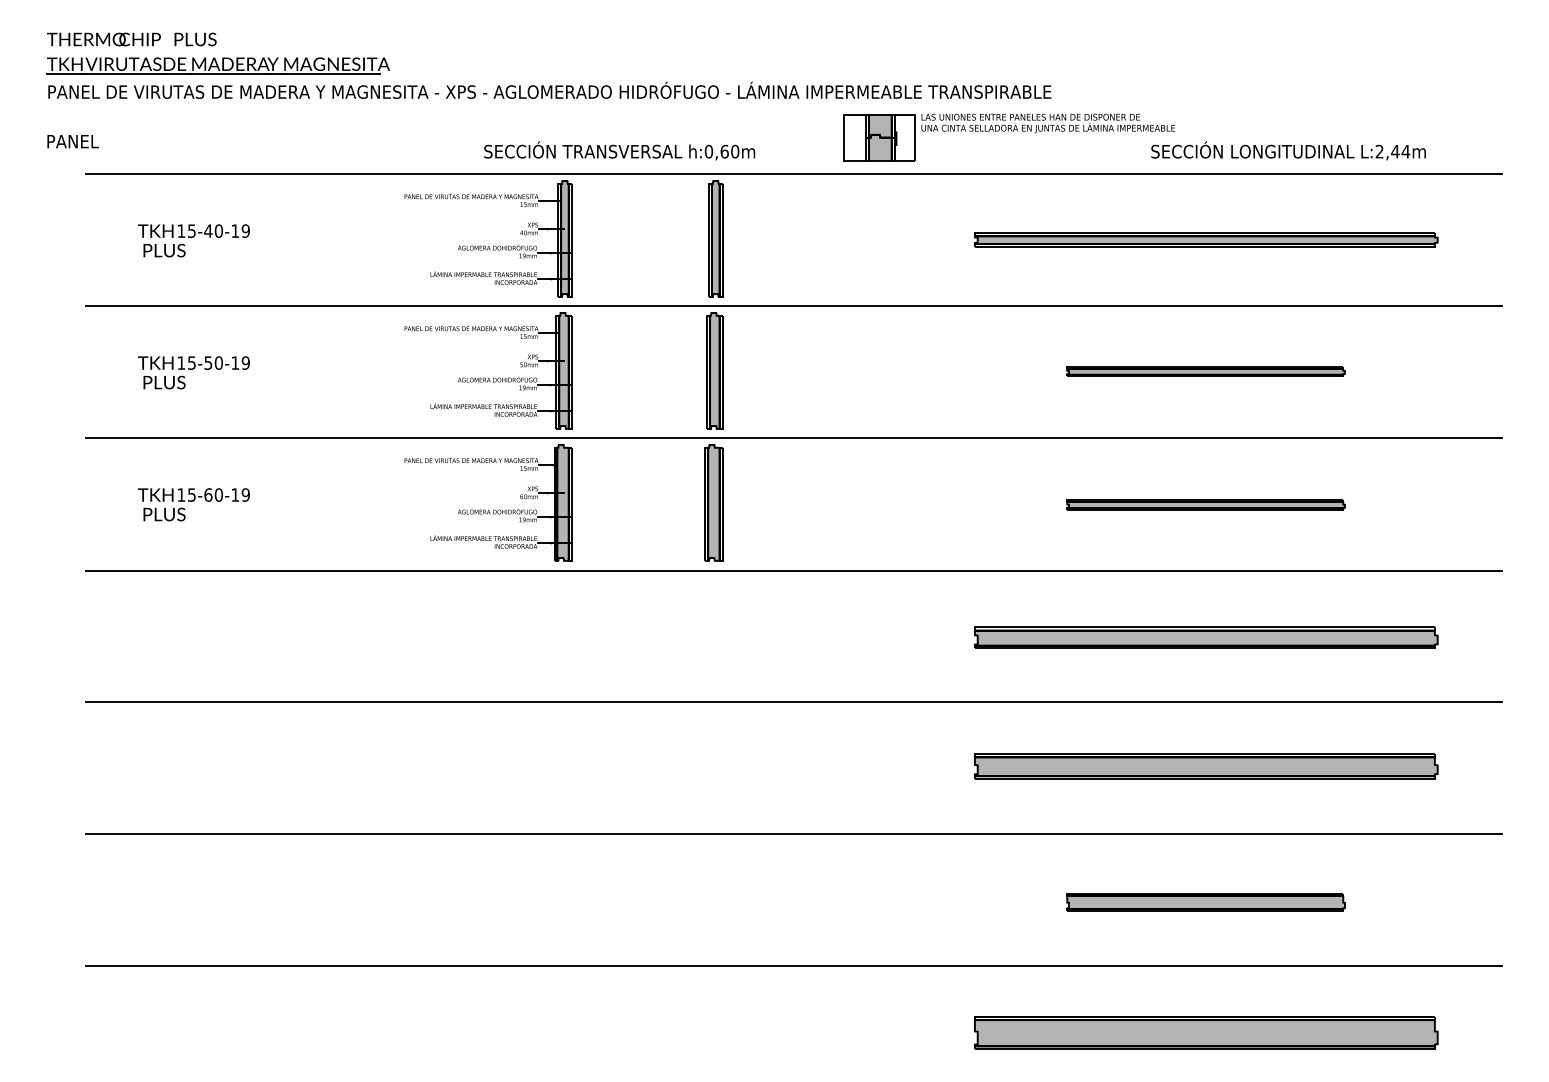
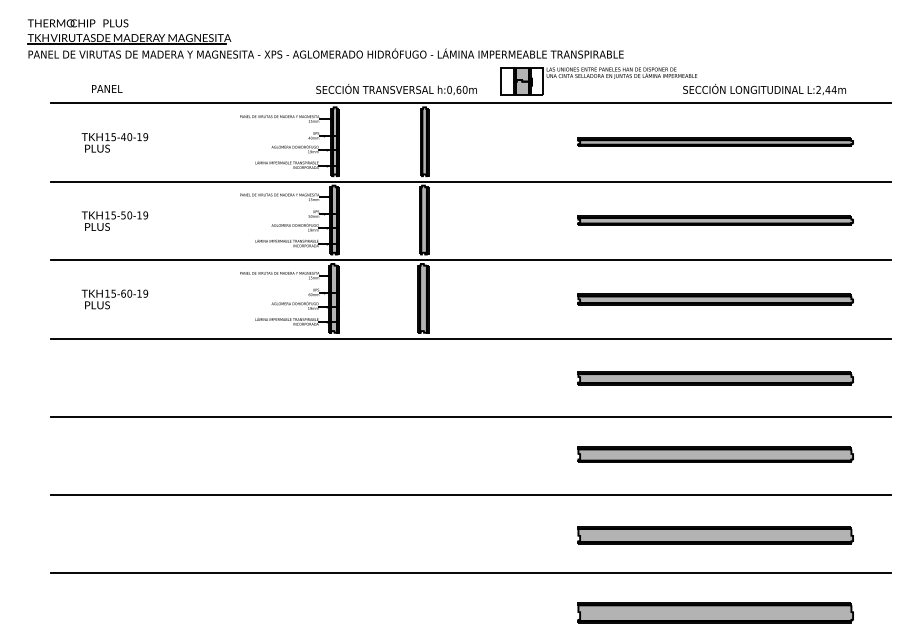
text: (73, 140) -> (107, 88), moved
text: (619, 150) -> (396, 89), moved
part: (1205, 371) -> (715, 220), size x1.67
part: (1205, 504) -> (715, 299), size x1.67
part: (1205, 902) -> (715, 535), size x1.67

